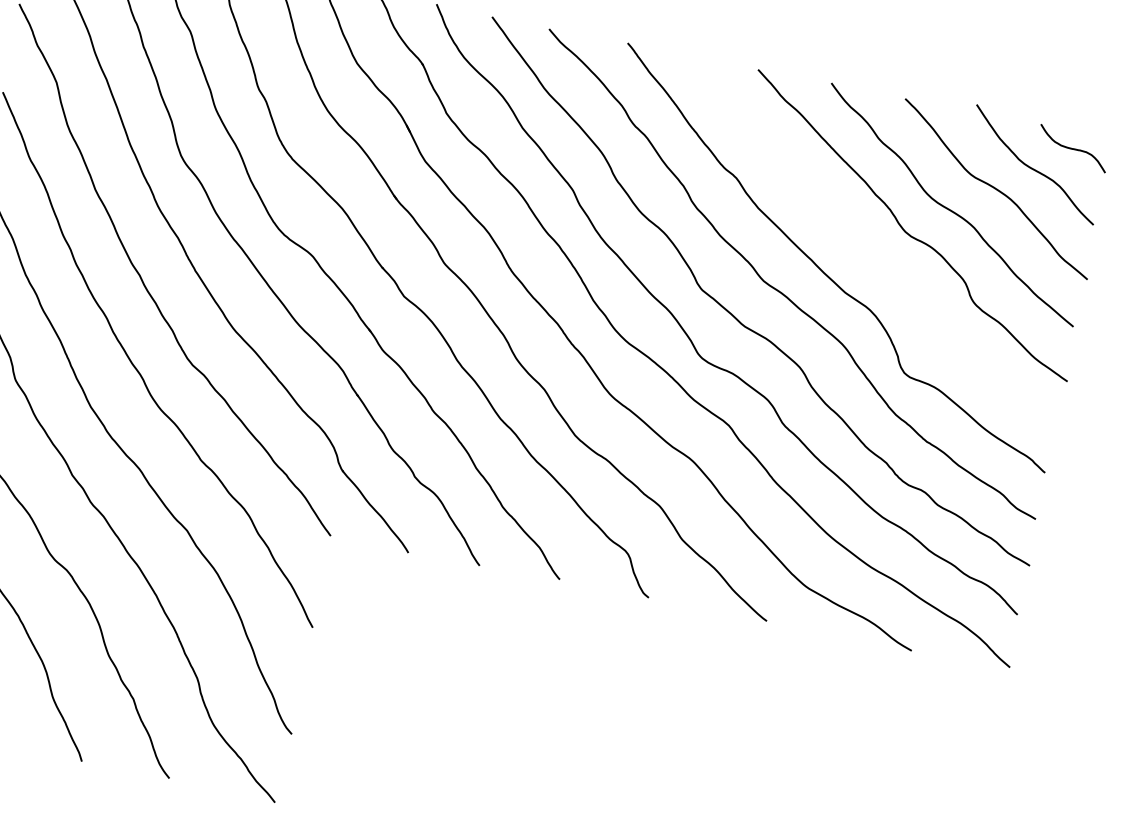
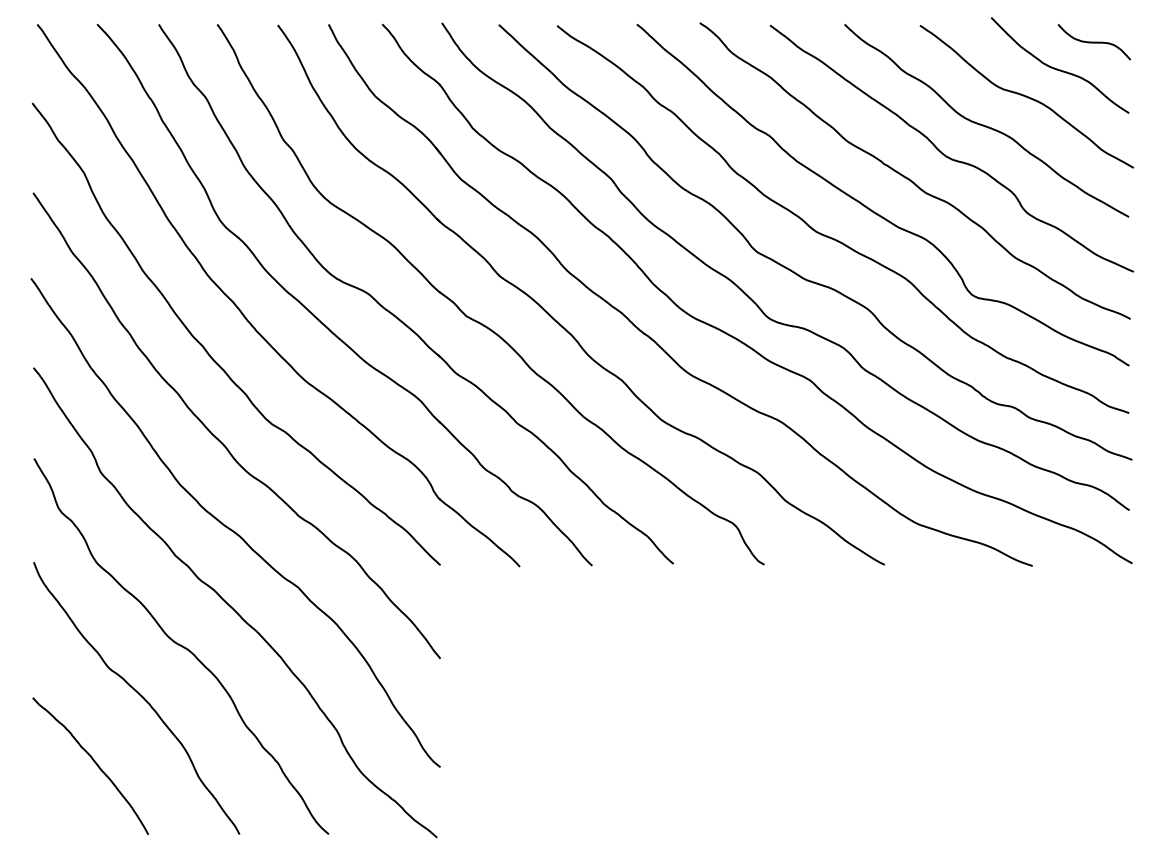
curve: (865, 246) -> (909, 178), added

